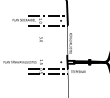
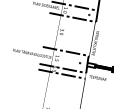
line: (47, 54) -> (65, 51), added

